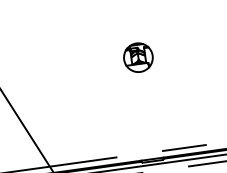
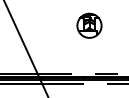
part: (138, 57) -> (89, 25), size x1.67

